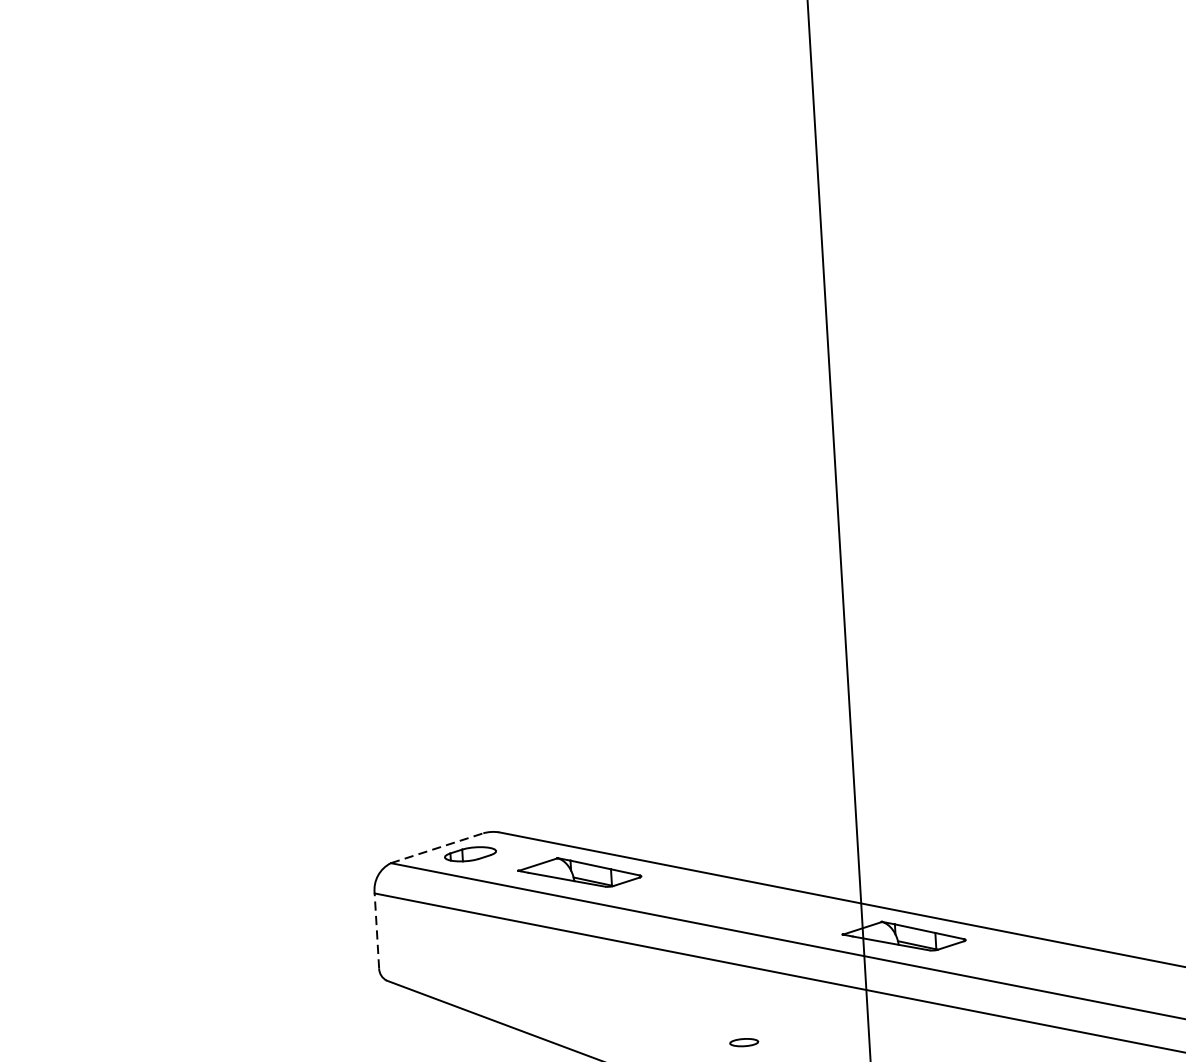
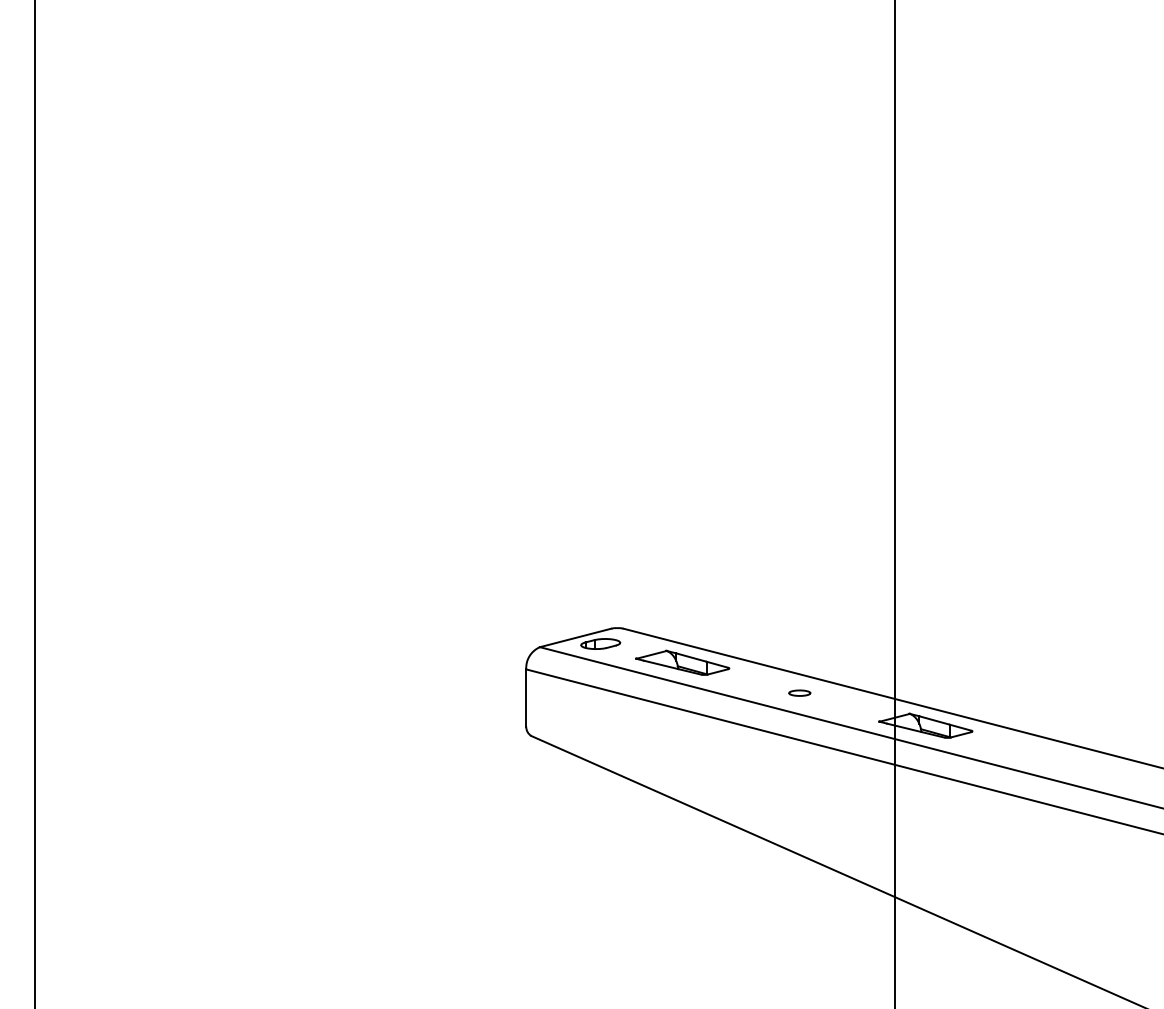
line: (436, 847) -> (575, 637), dashed -> solid
line: (377, 930) -> (526, 697), dashed -> solid
part: (743, 1041) -> (799, 692), moved

